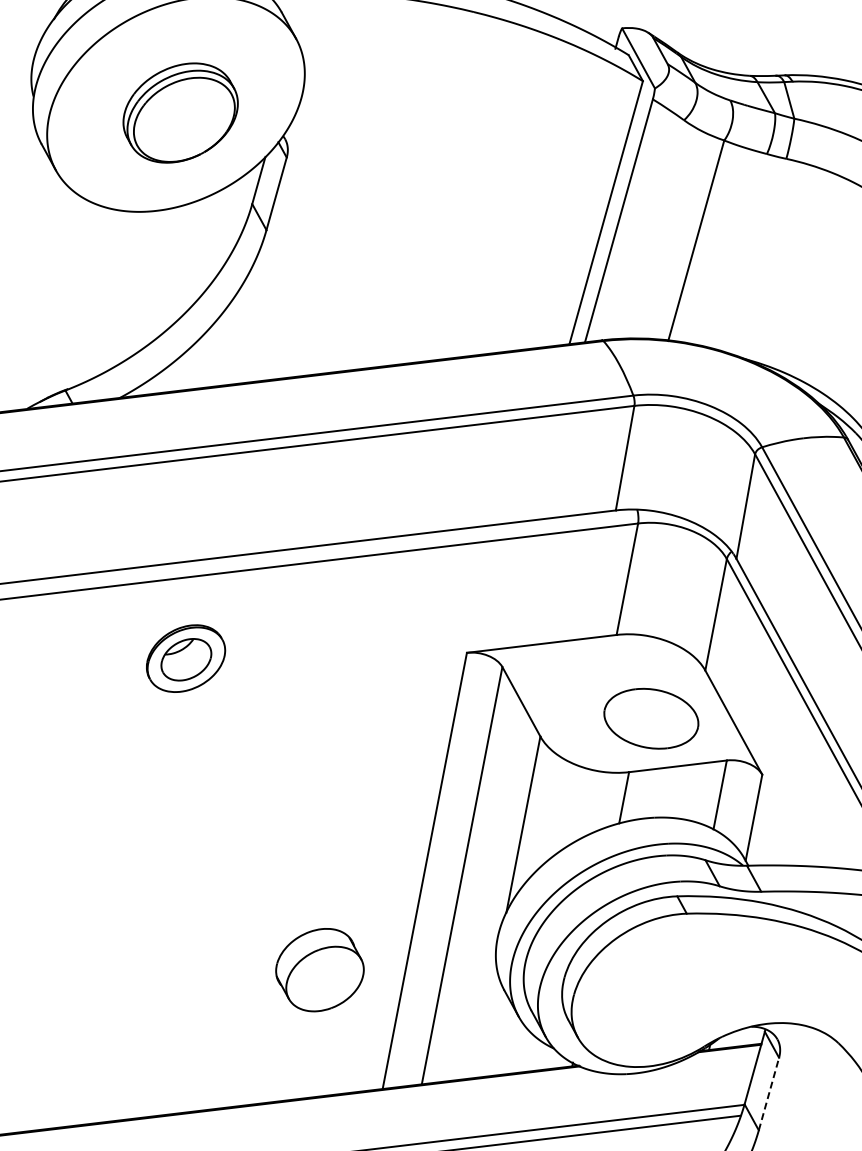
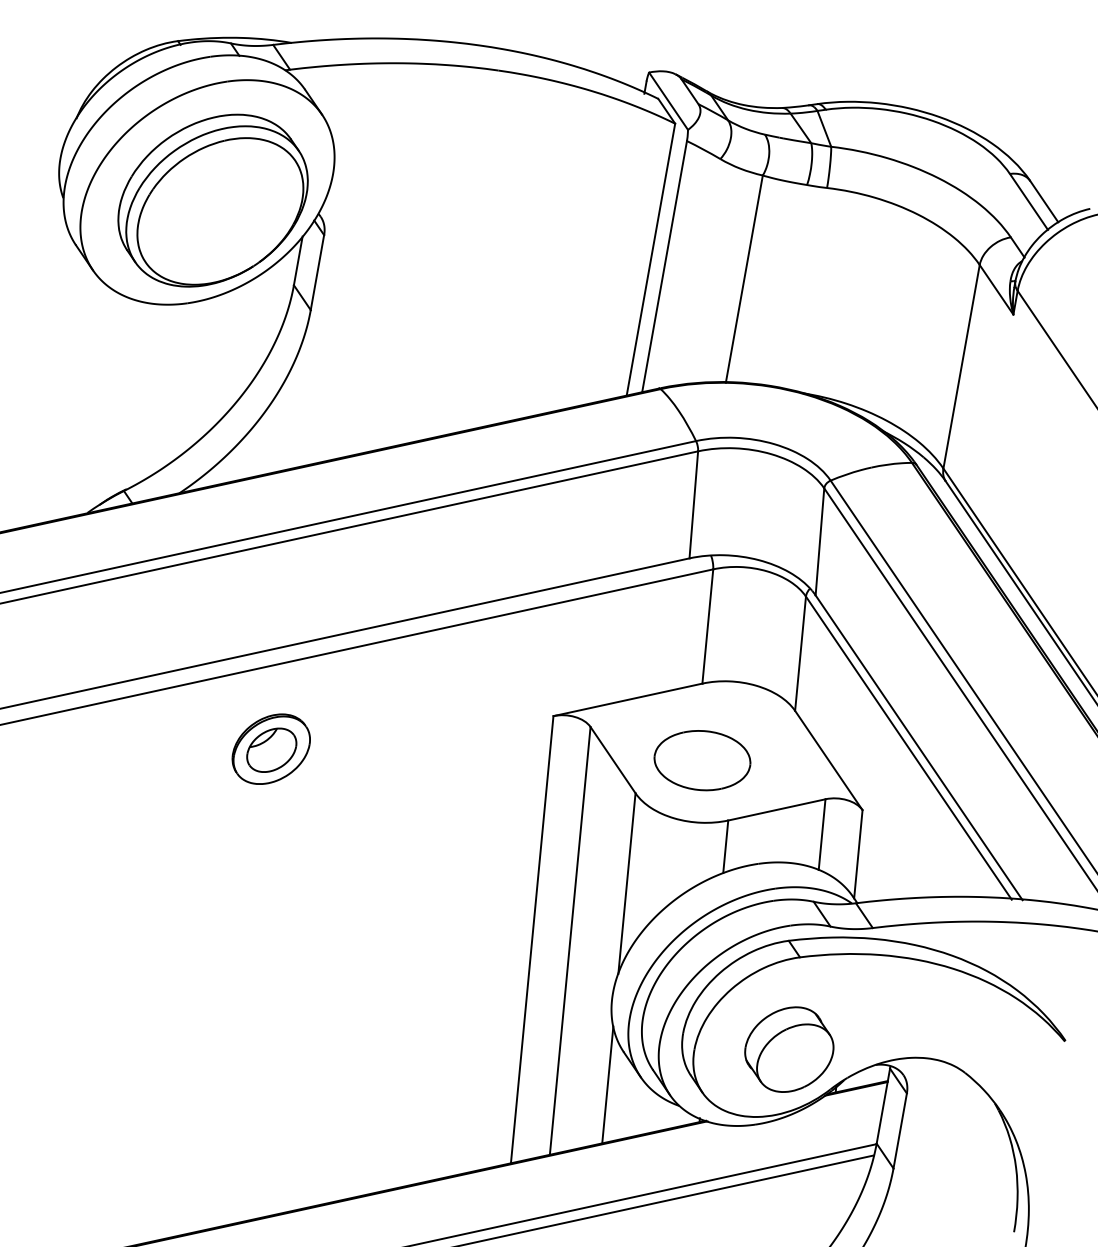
part: (180, 112) -> (212, 200), size x1.67
part: (651, 718) -> (702, 760), moved
part: (320, 969) -> (789, 1049), moved
line: (485, 1020) -> (607, 1084), added
line: (769, 1093) -> (900, 1130), dashed -> solid

